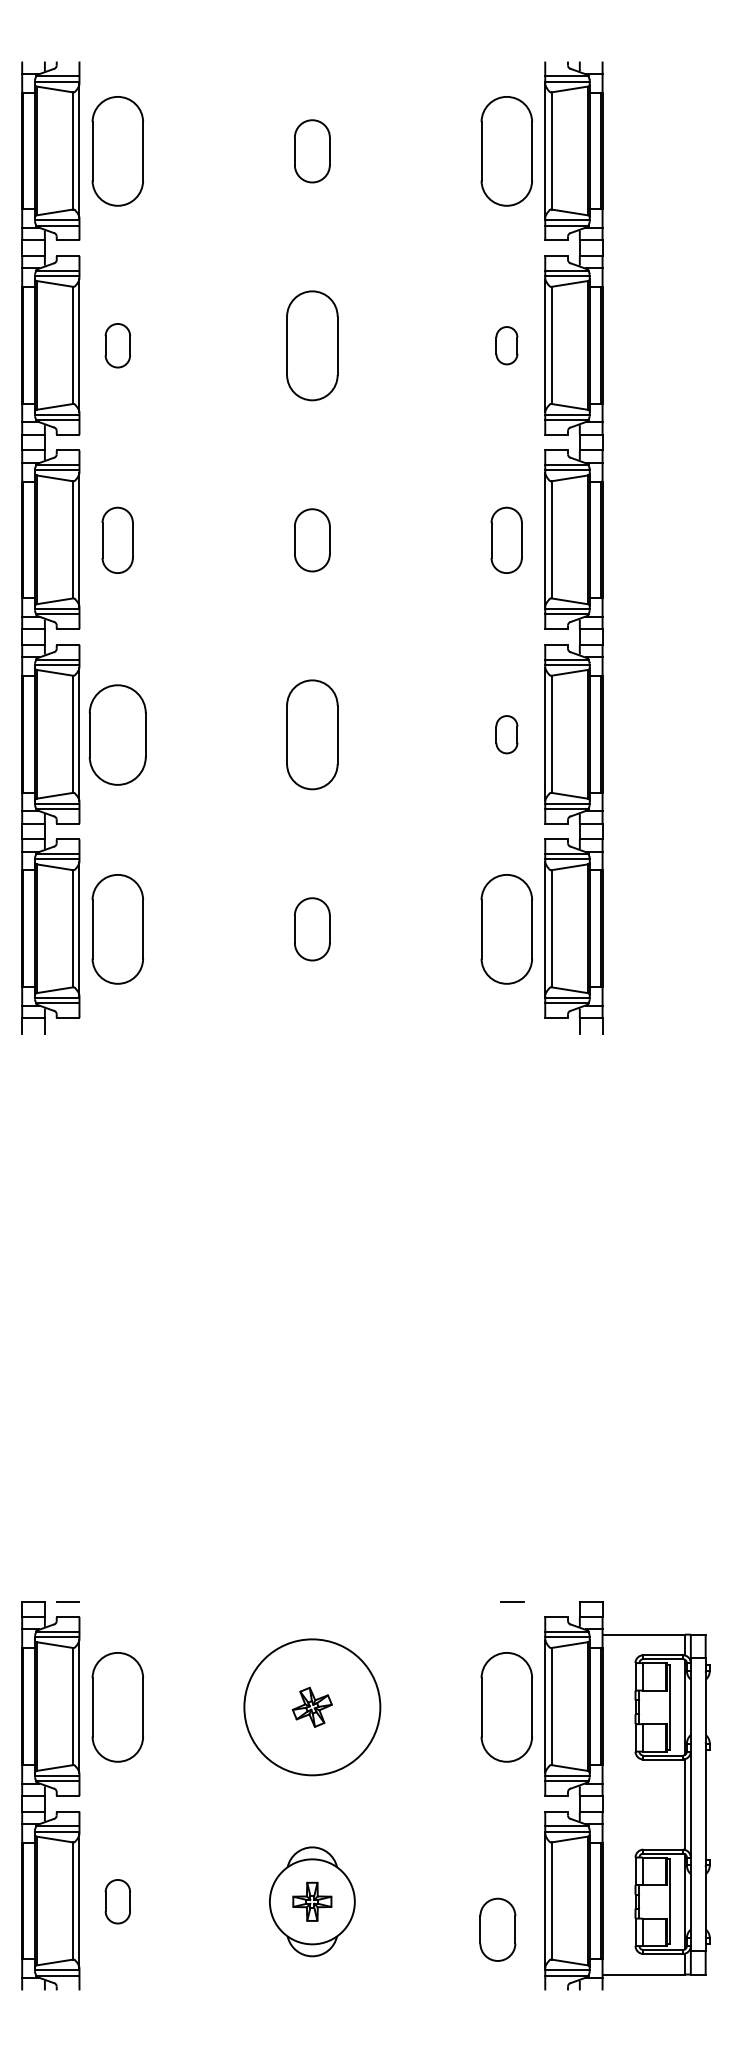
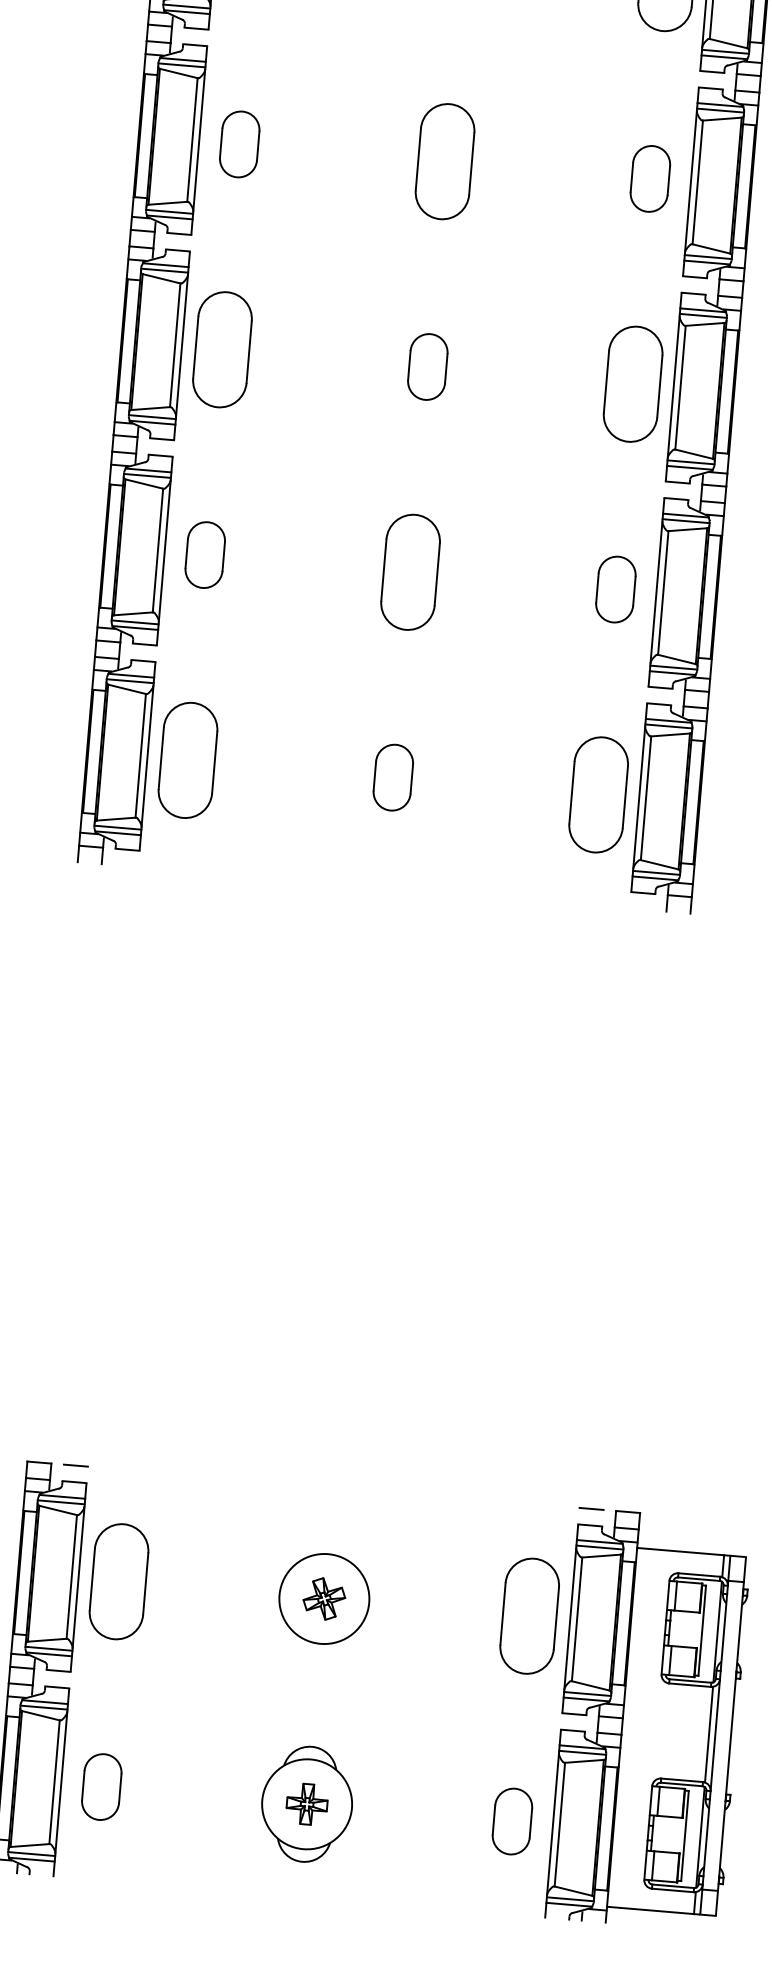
part: (117, 345) -> (239, 144), size x1.43
part: (506, 345) -> (650, 178), size x1.67
part: (117, 540) -> (222, 349), size x1.67
part: (506, 540) -> (632, 384), size x1.67
part: (117, 734) -> (204, 554), size x0.62
part: (506, 734) -> (615, 589), size x1.67
line: (512, 1601) -> (591, 1508), moved
circle: (311, 1706) -> (323, 1598), size x0.62
part: (117, 1901) -> (101, 1786), size x1.43
part: (497, 1929) -> (512, 1821), moved

